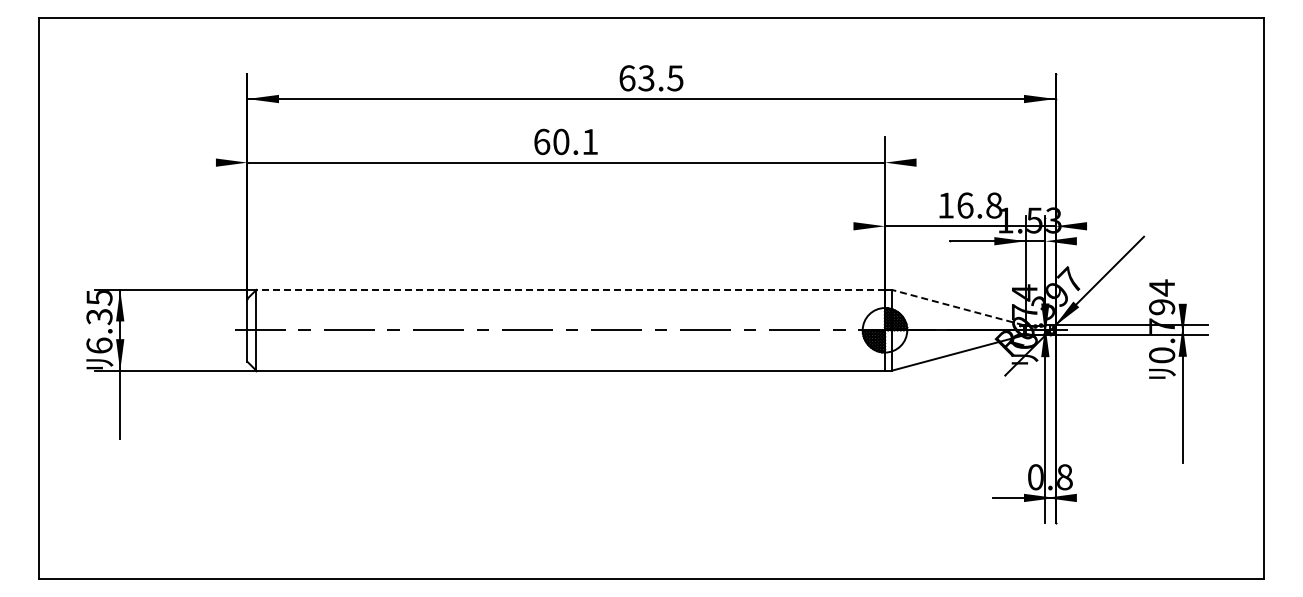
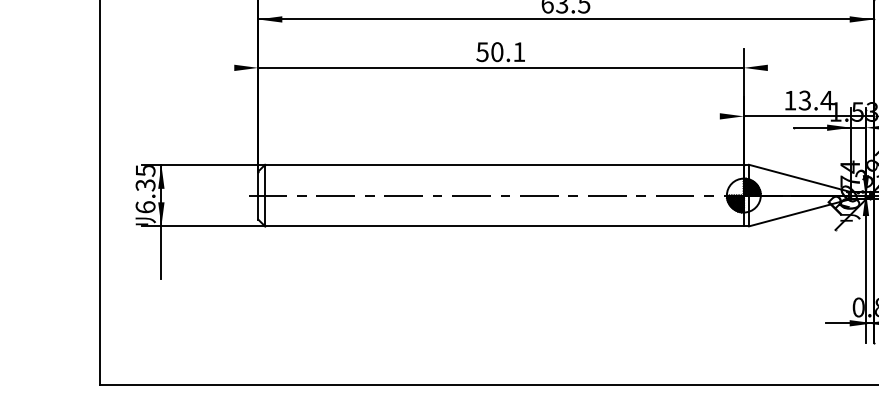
text: (541, 141) -> (482, 51), 60.1 -> 50.1
text: (979, 205) -> (815, 100), 16.8 -> 13.4
line: (570, 289) -> (504, 164), dashed -> solid
line: (957, 307) -> (799, 178), dashed -> solid

